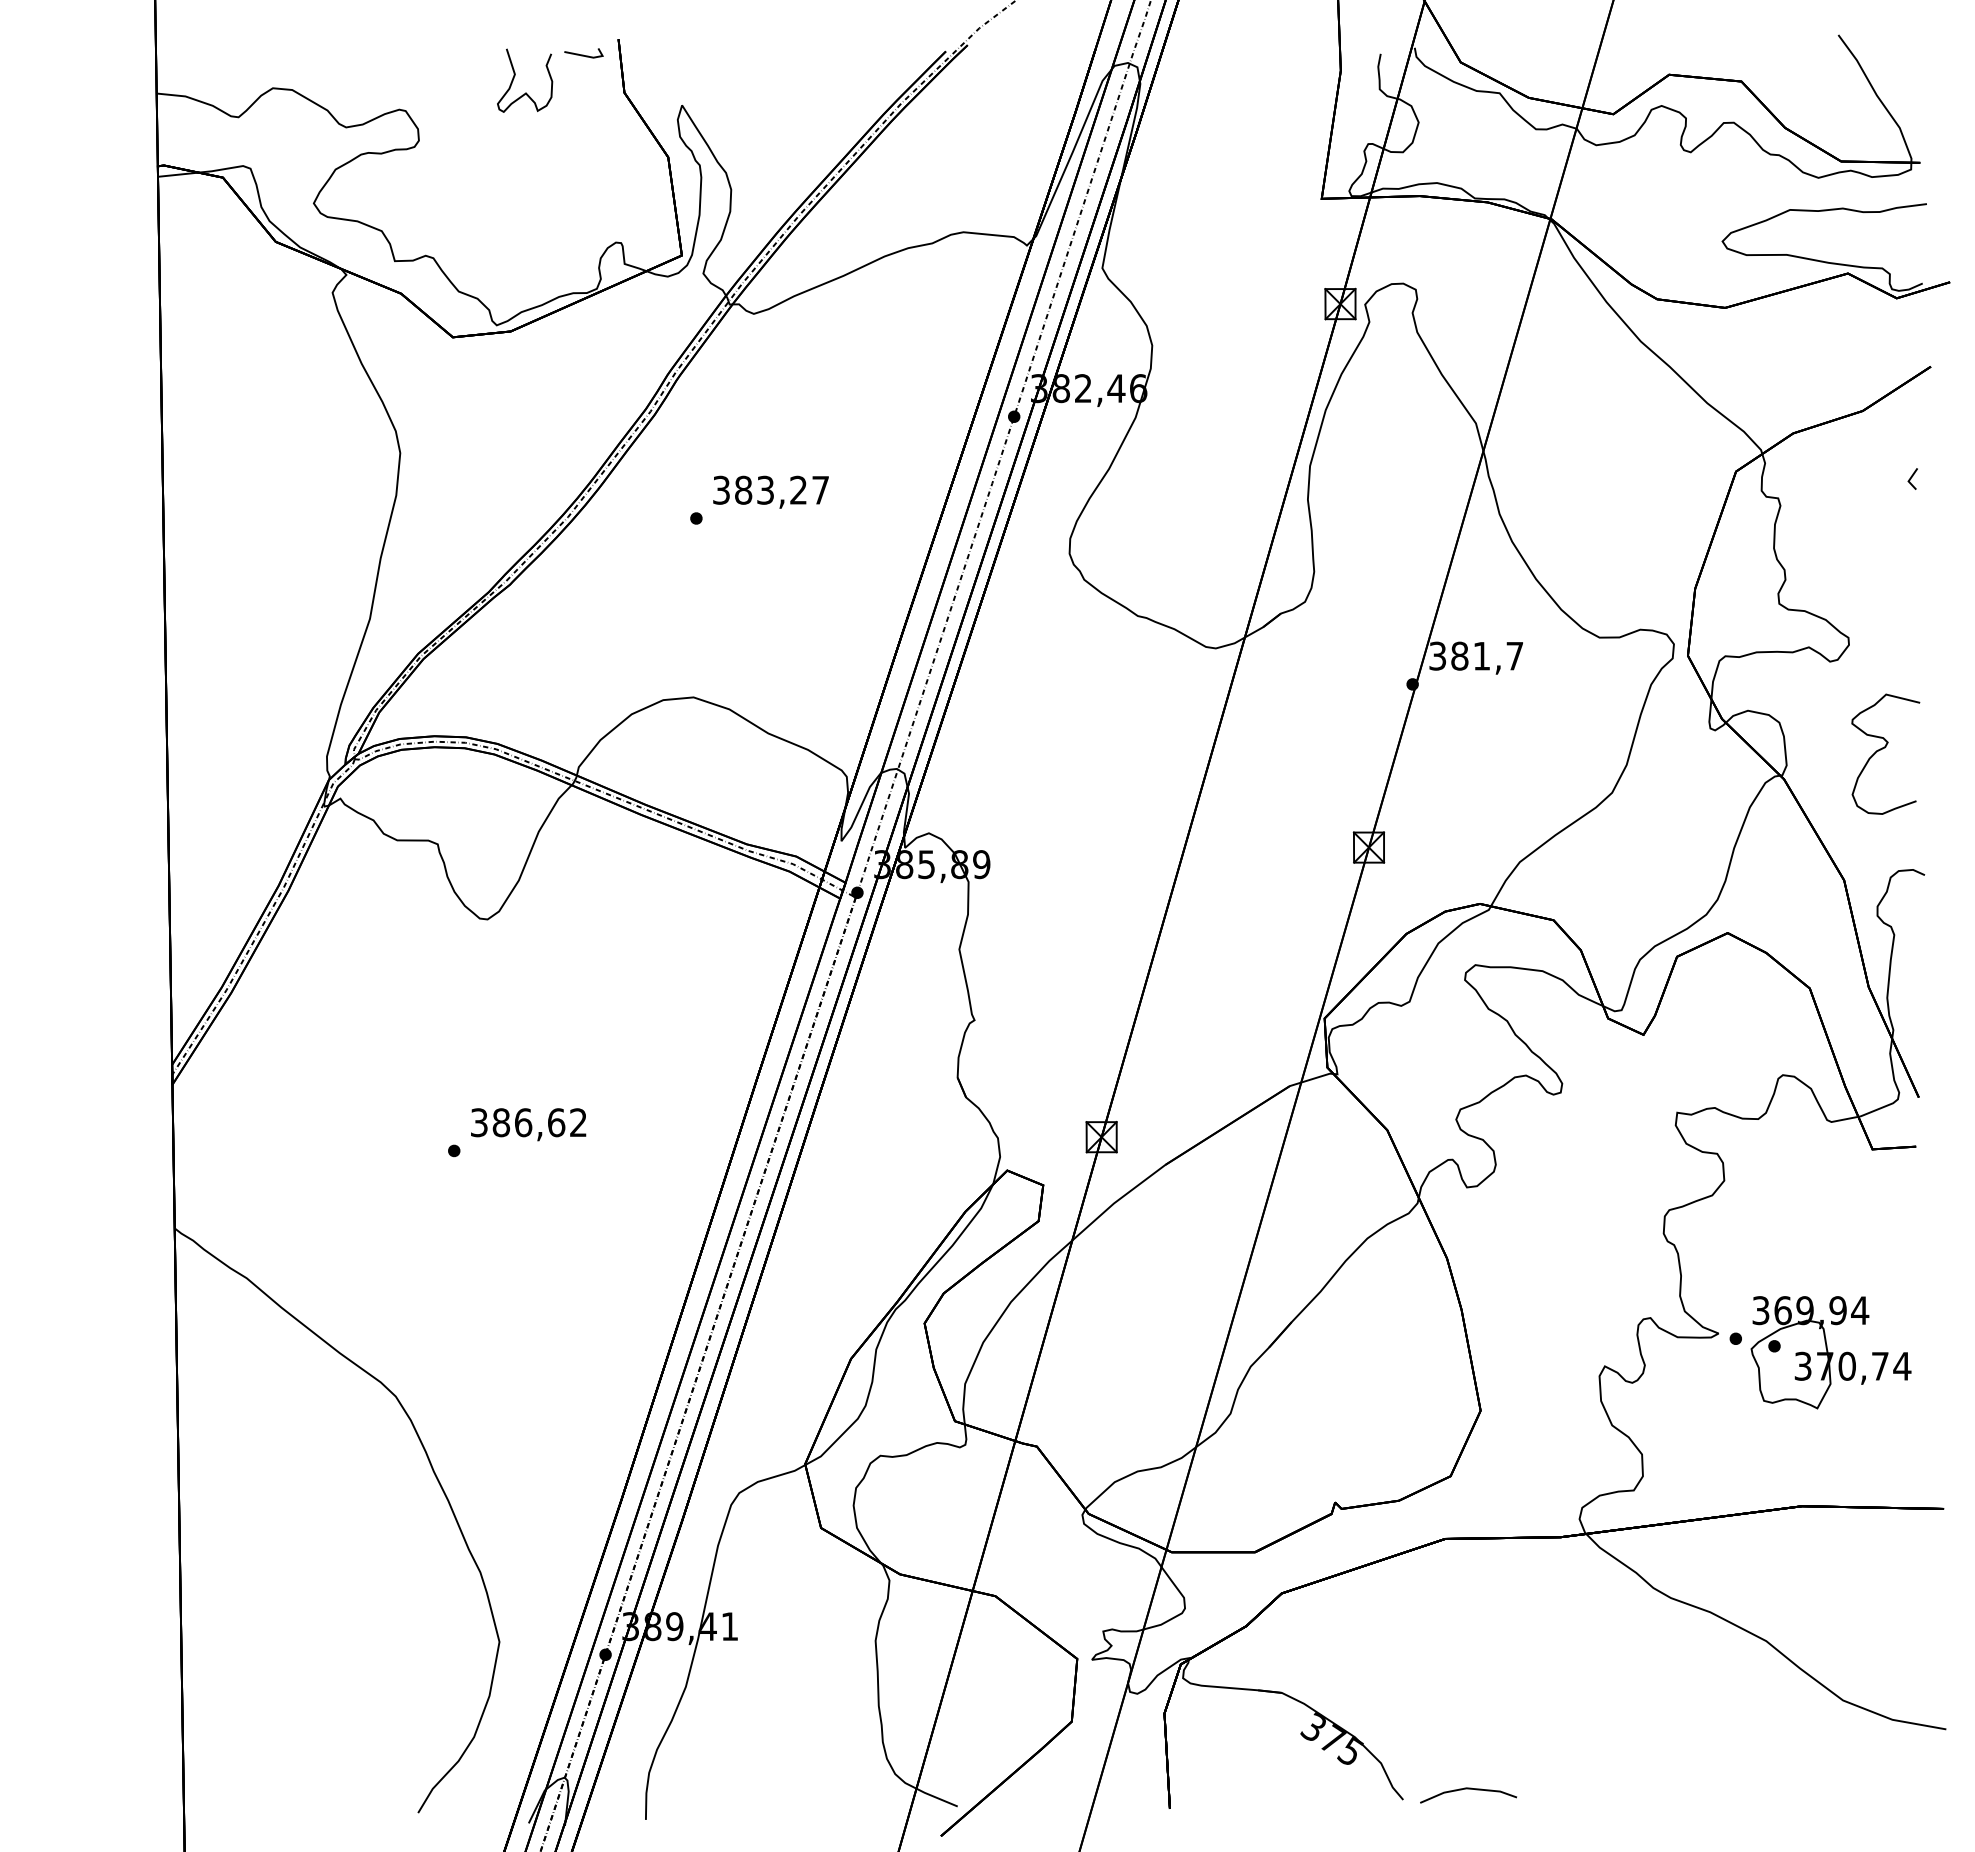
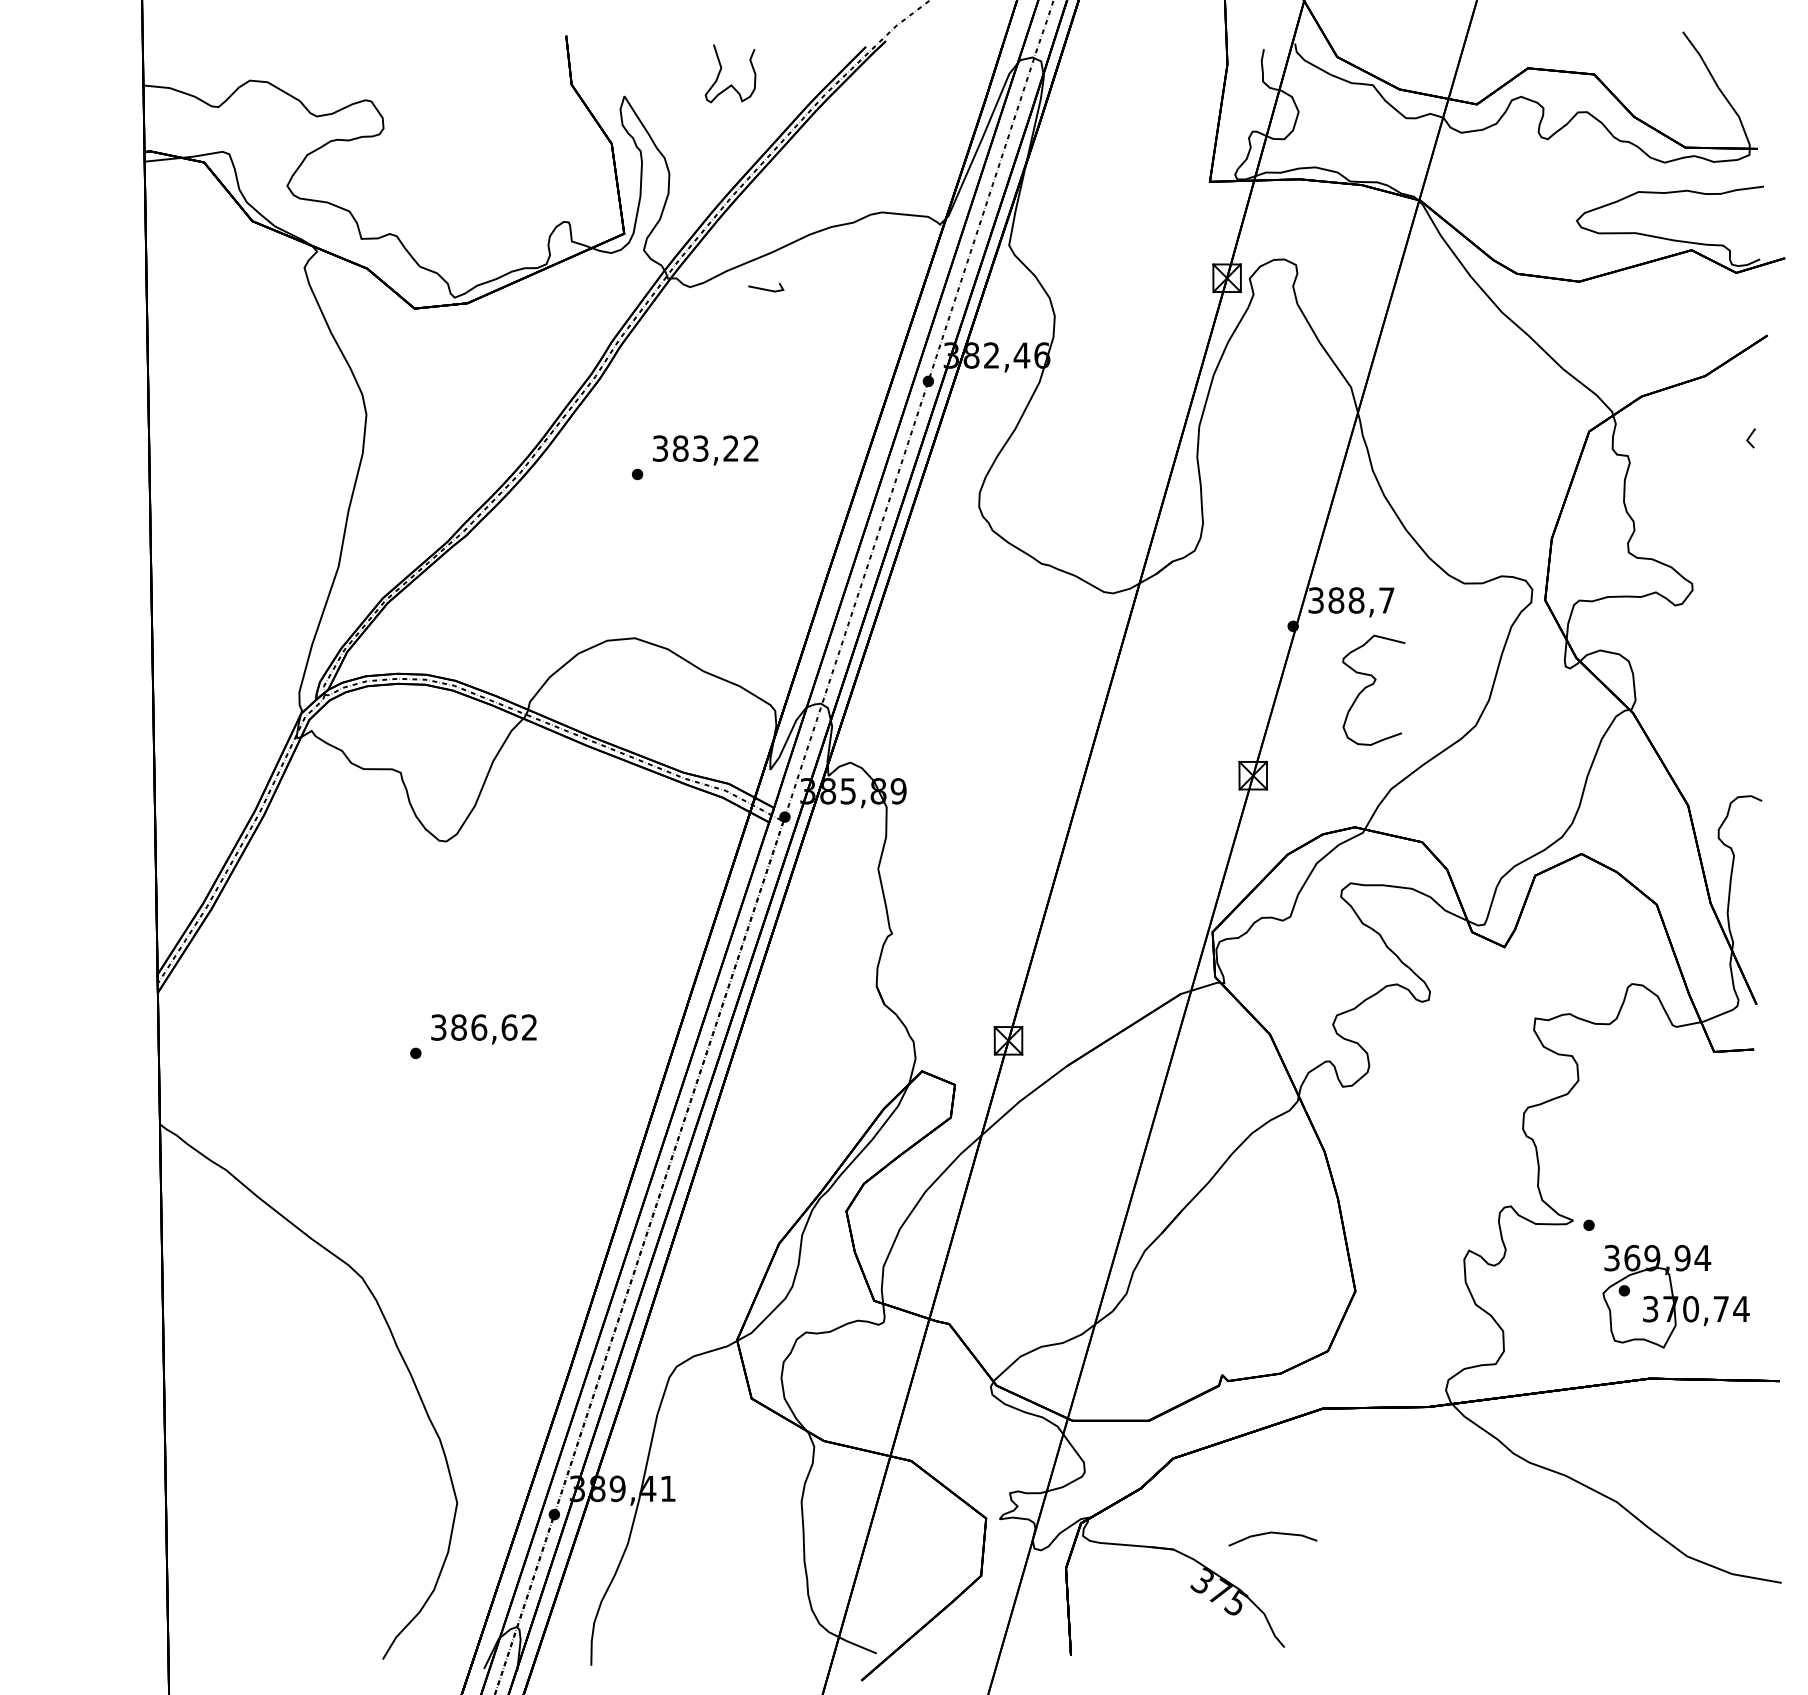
line: (583, 54) -> (765, 288), moved
curve: (515, 76) -> (721, 69), moved
text: (820, 489) -> (751, 447), 383,27 -> 383,22
text: (1481, 655) -> (1356, 599), 381,7 -> 388,7
curve: (1883, 749) -> (1371, 685), moved
part: (1830, 1352) -> (1675, 1296), moved
line: (1468, 1789) -> (1272, 1533), moved

